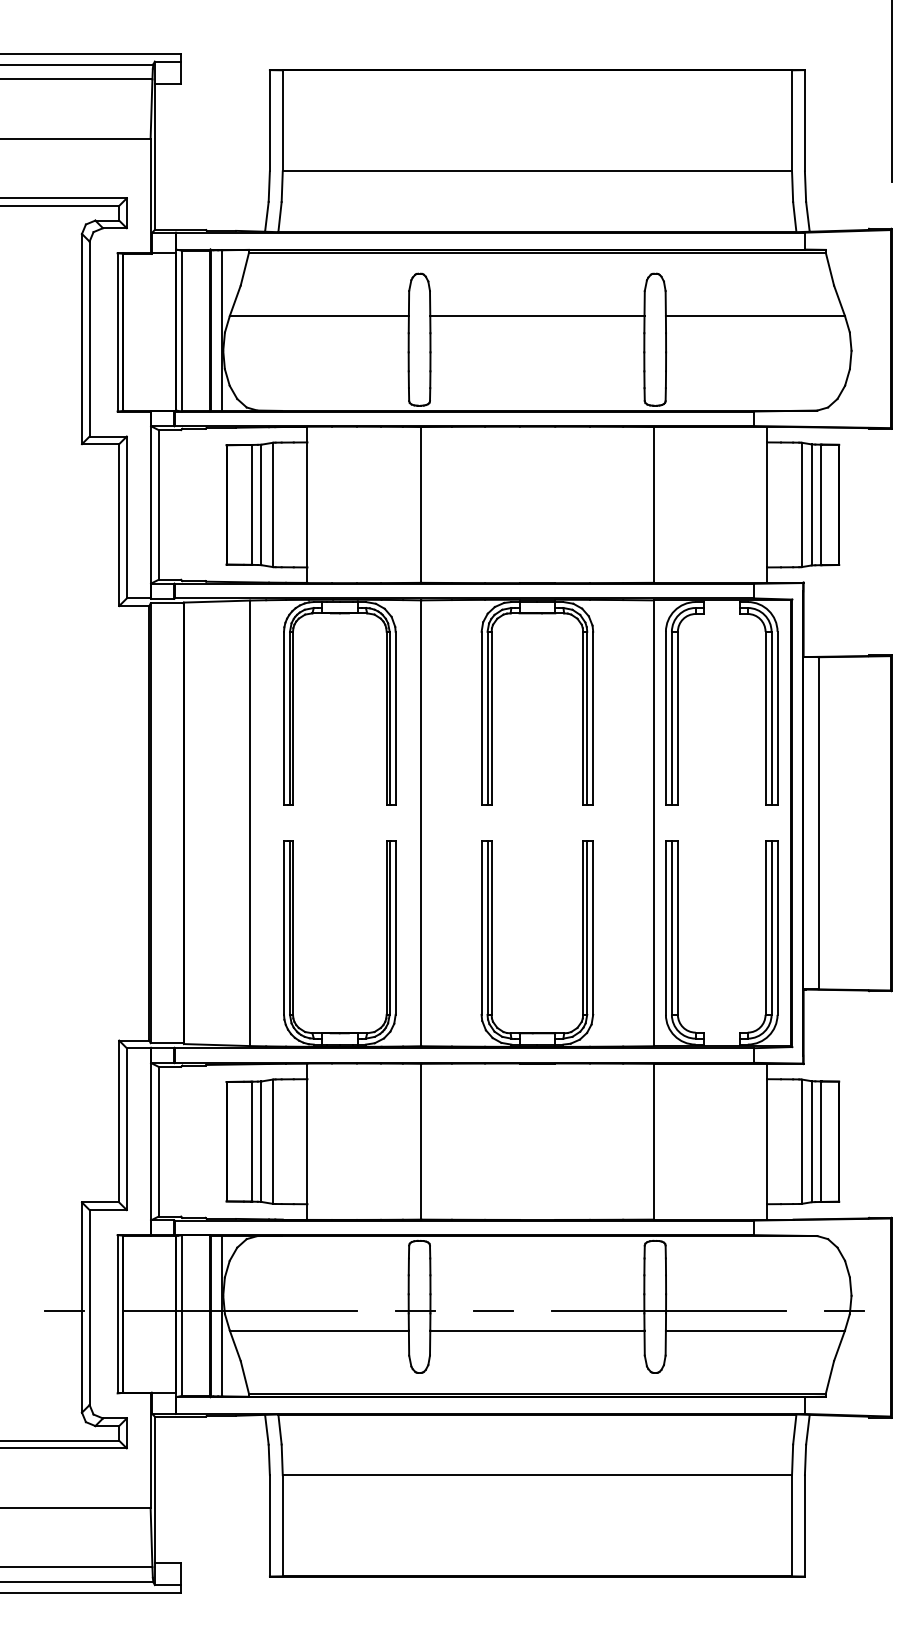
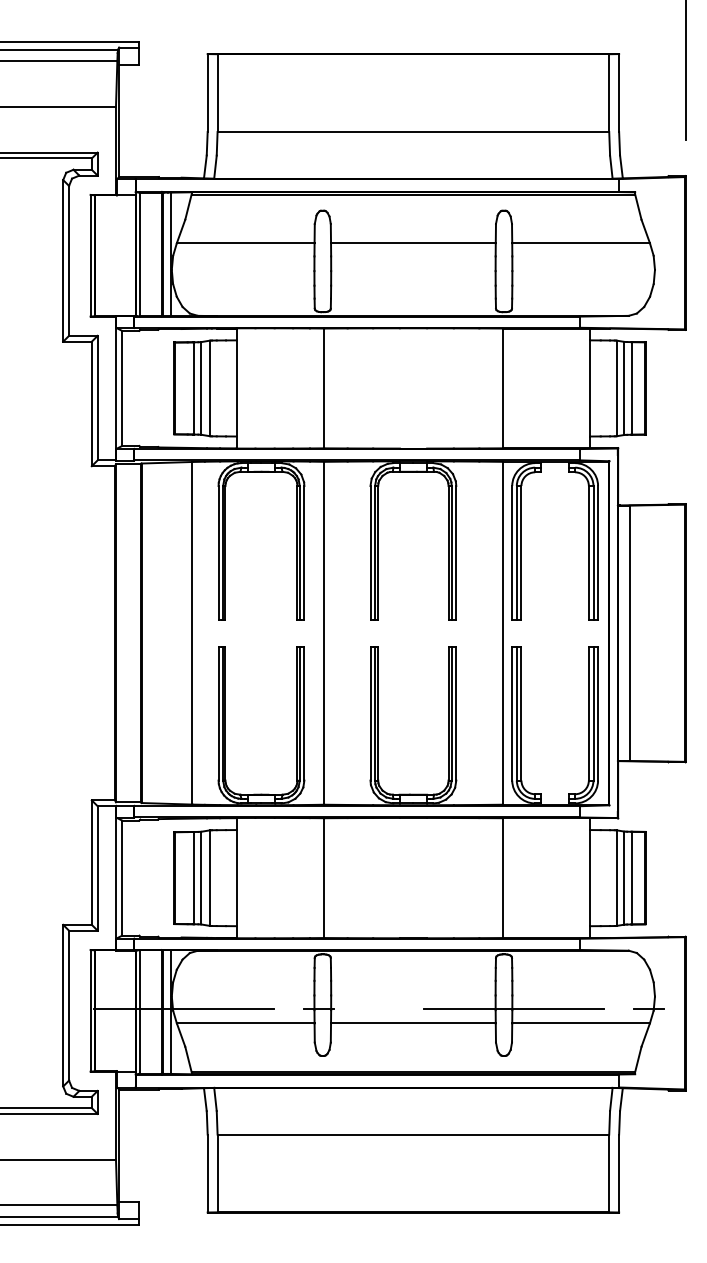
line: (493, 1310) -> (379, 1007), removed
line: (63, 1311) -> (48, 1008), removed

